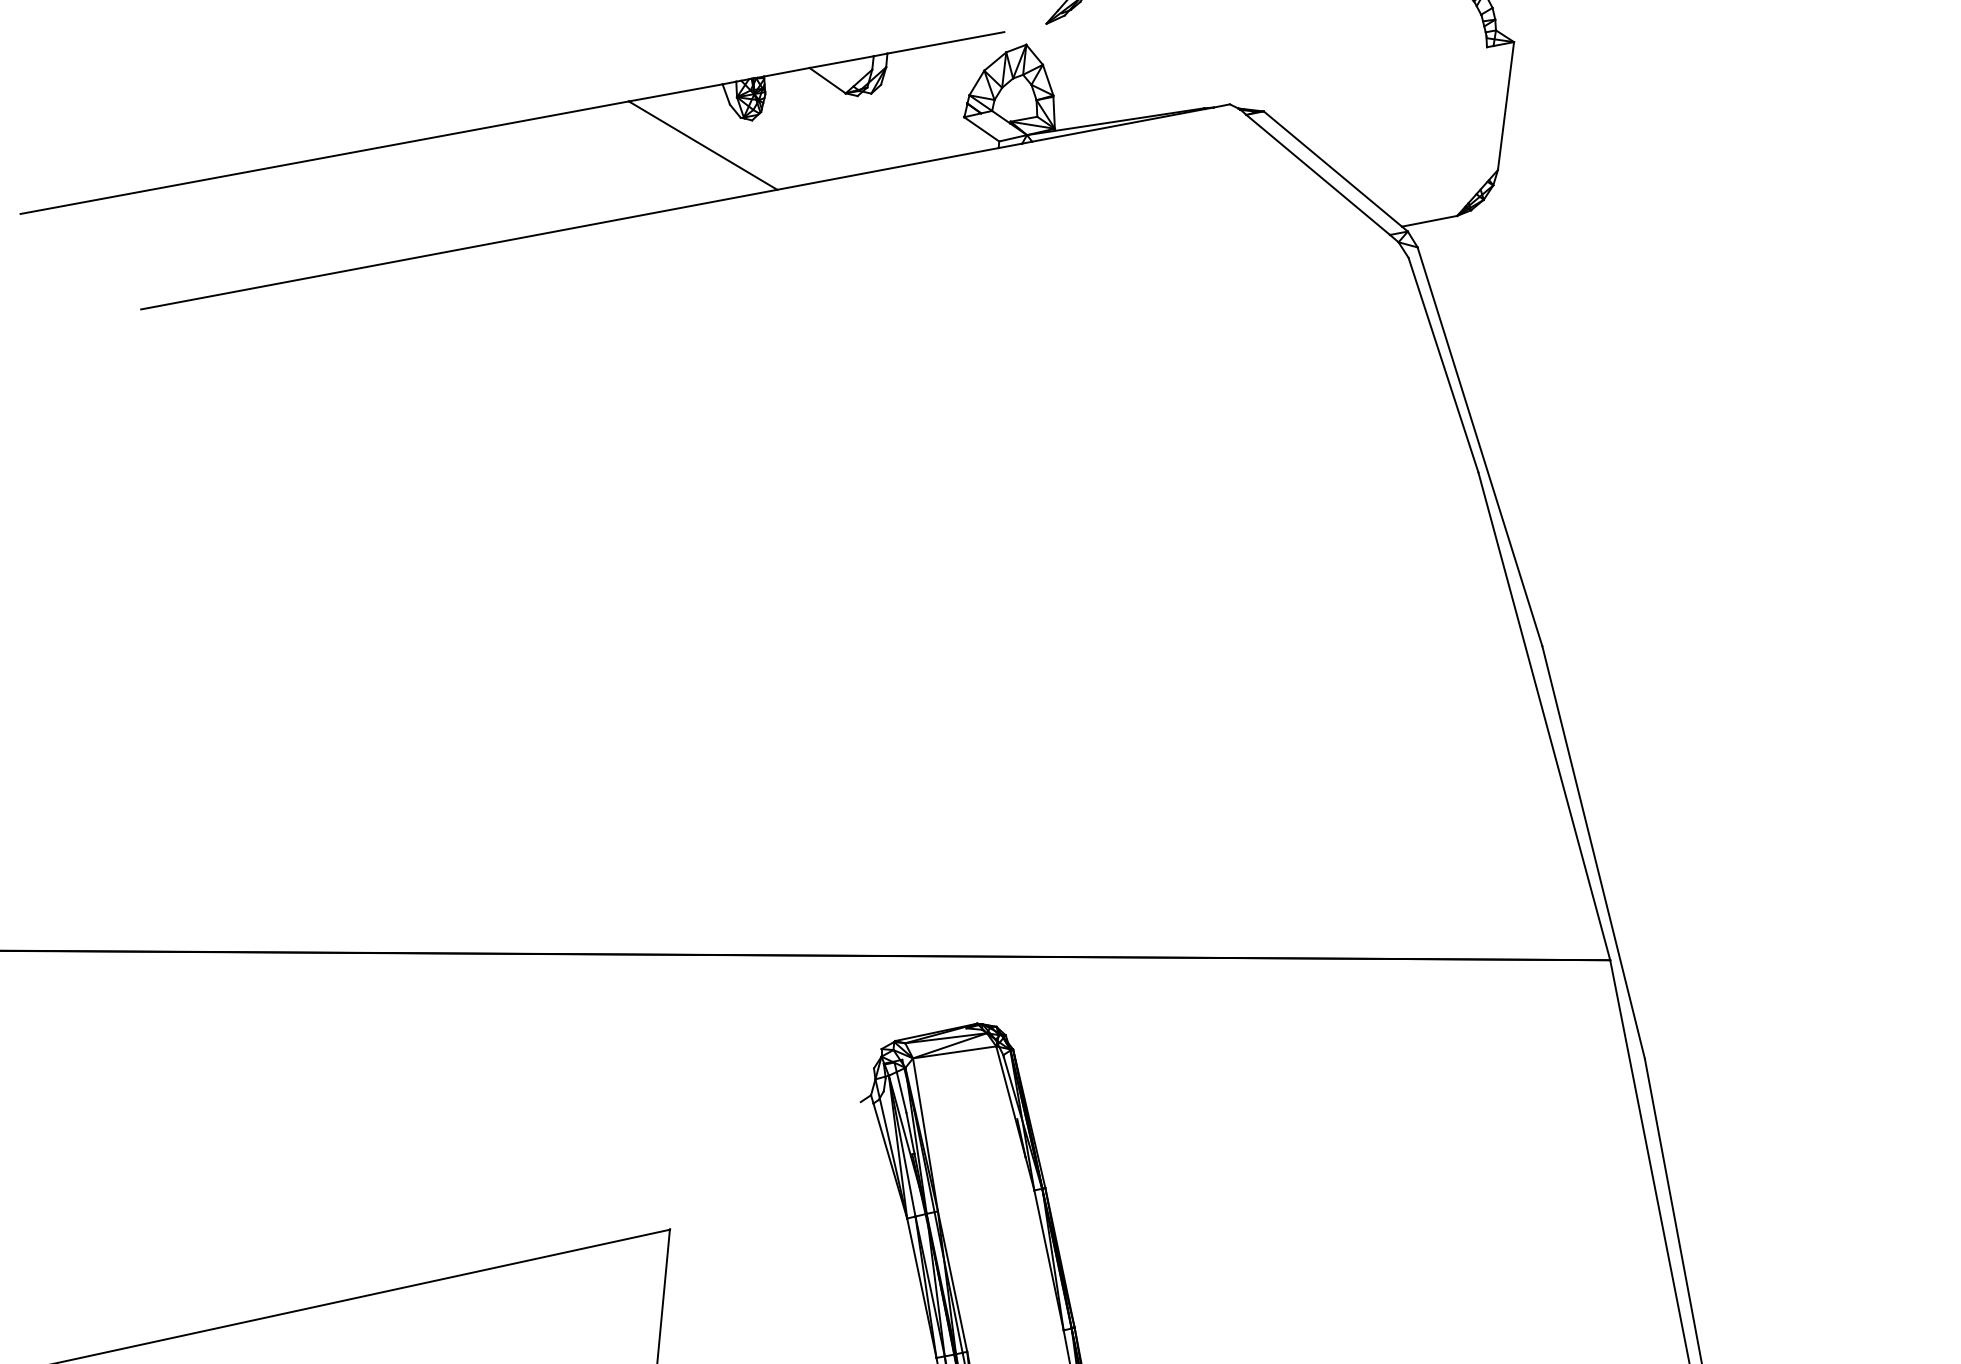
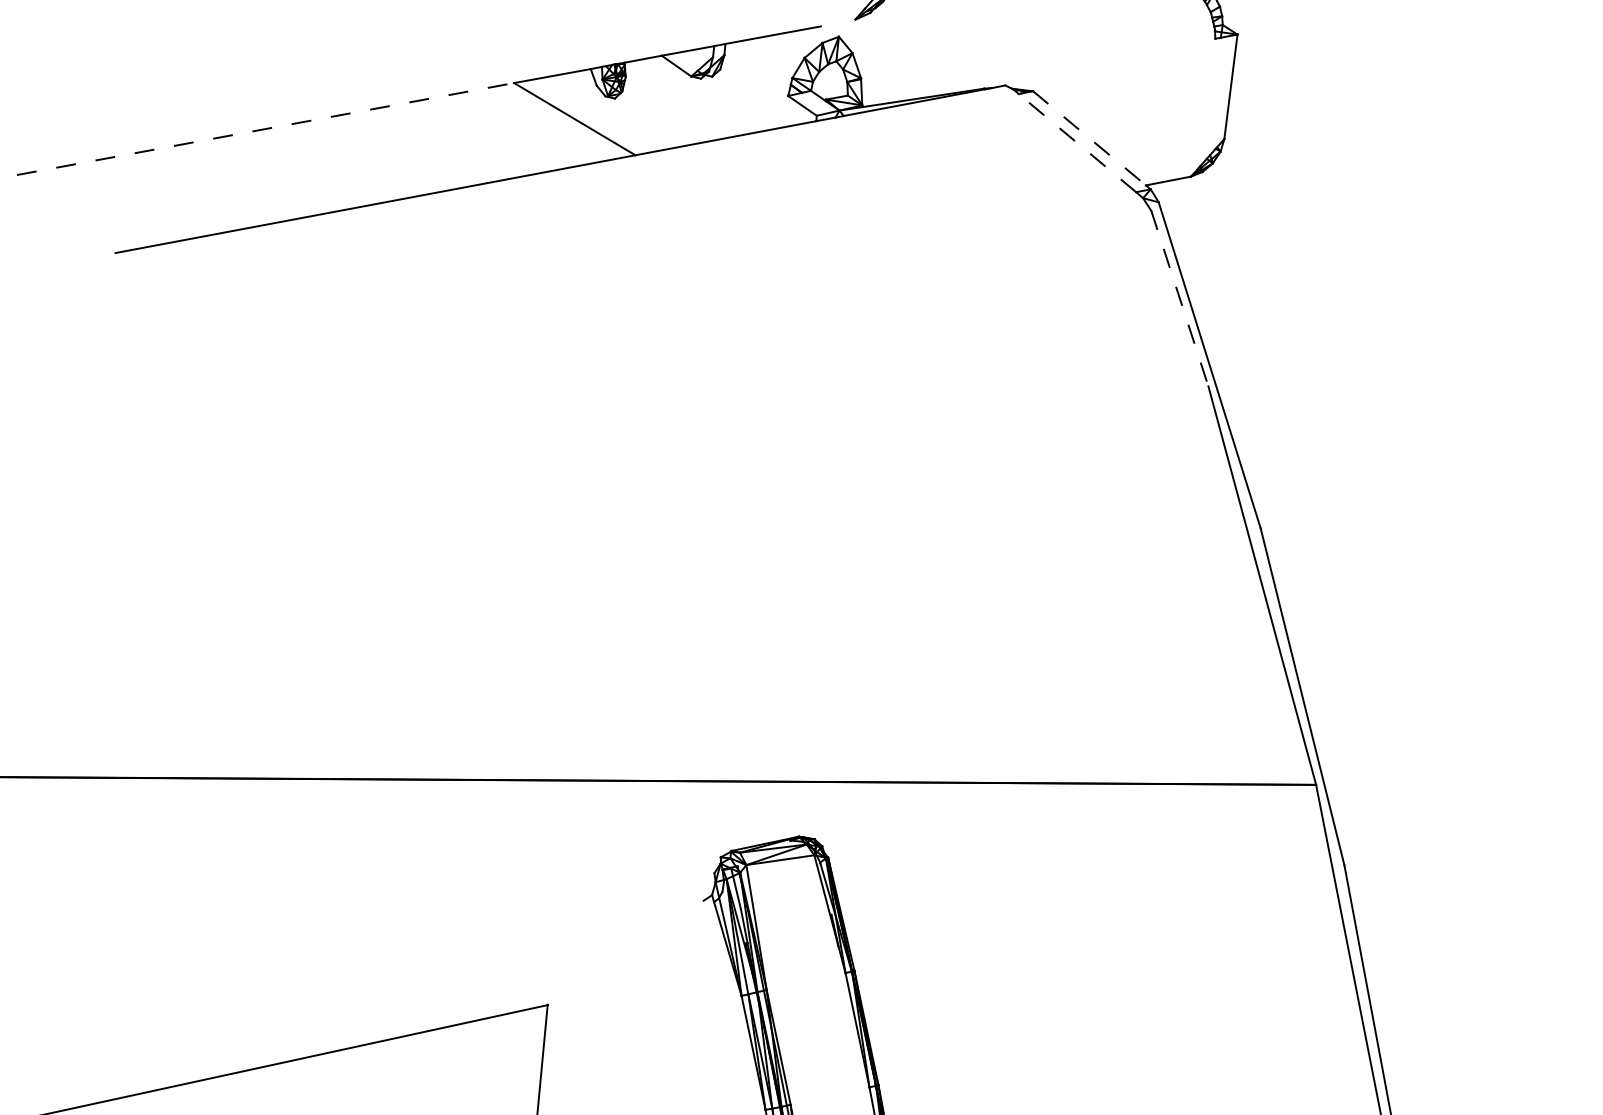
line: (325, 157) -> (266, 128), solid -> dashed
line: (1332, 169) -> (1089, 138), solid -> dashed
line: (1318, 174) -> (1077, 142), solid -> dashed
line: (1443, 365) -> (1179, 298), solid -> dashed

